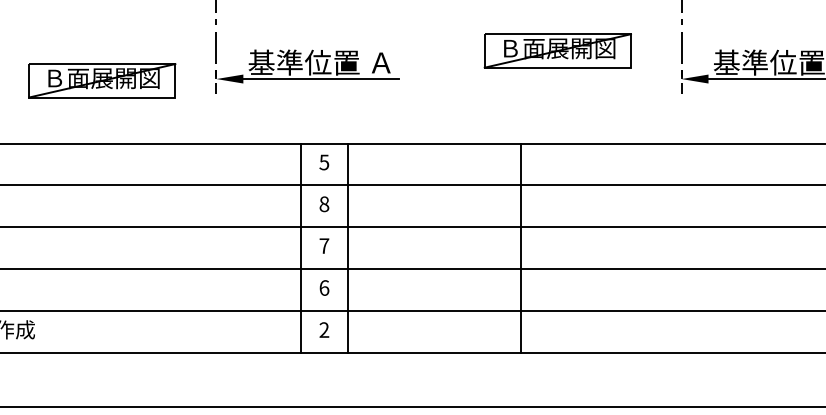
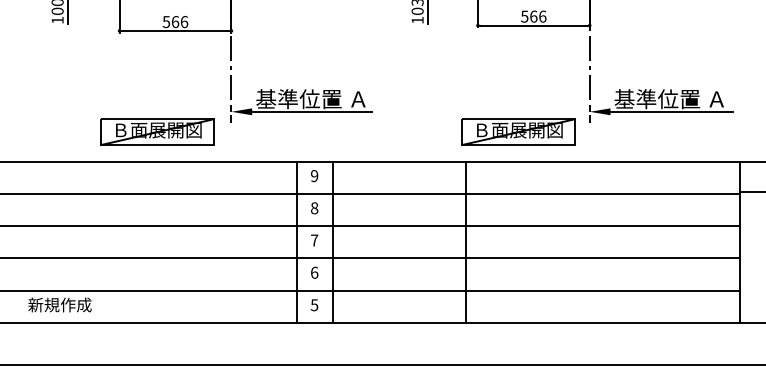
part: (557, 50) -> (518, 131), moved
part: (102, 79) -> (157, 131), moved
text: (324, 161) -> (314, 175), 5 -> 9
text: (324, 330) -> (314, 305), 2 -> 5

